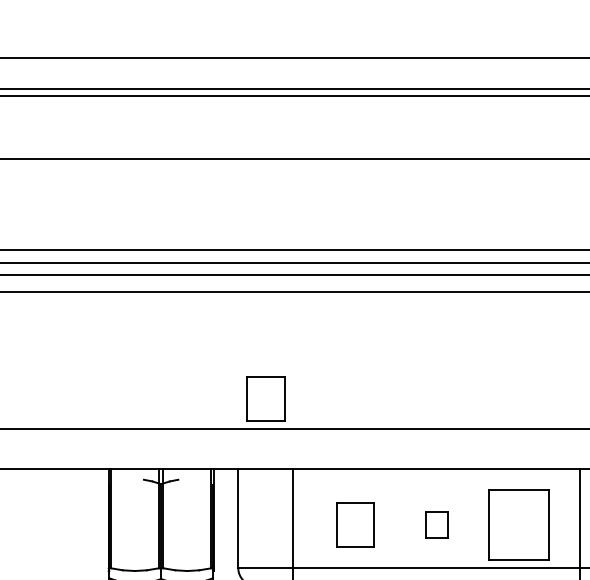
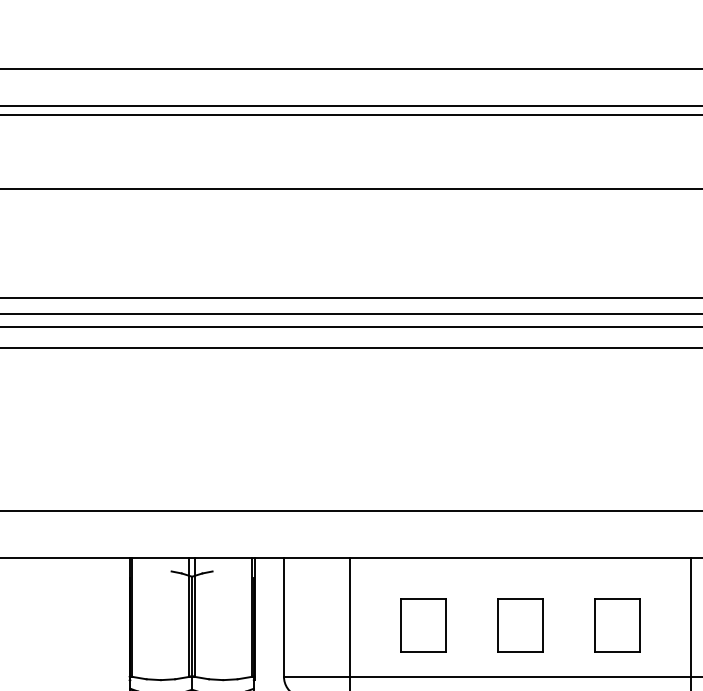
part: (266, 399) -> (317, 475), removed
part: (436, 525) -> (520, 625), size x1.67
part: (518, 525) -> (617, 625), size x0.62

